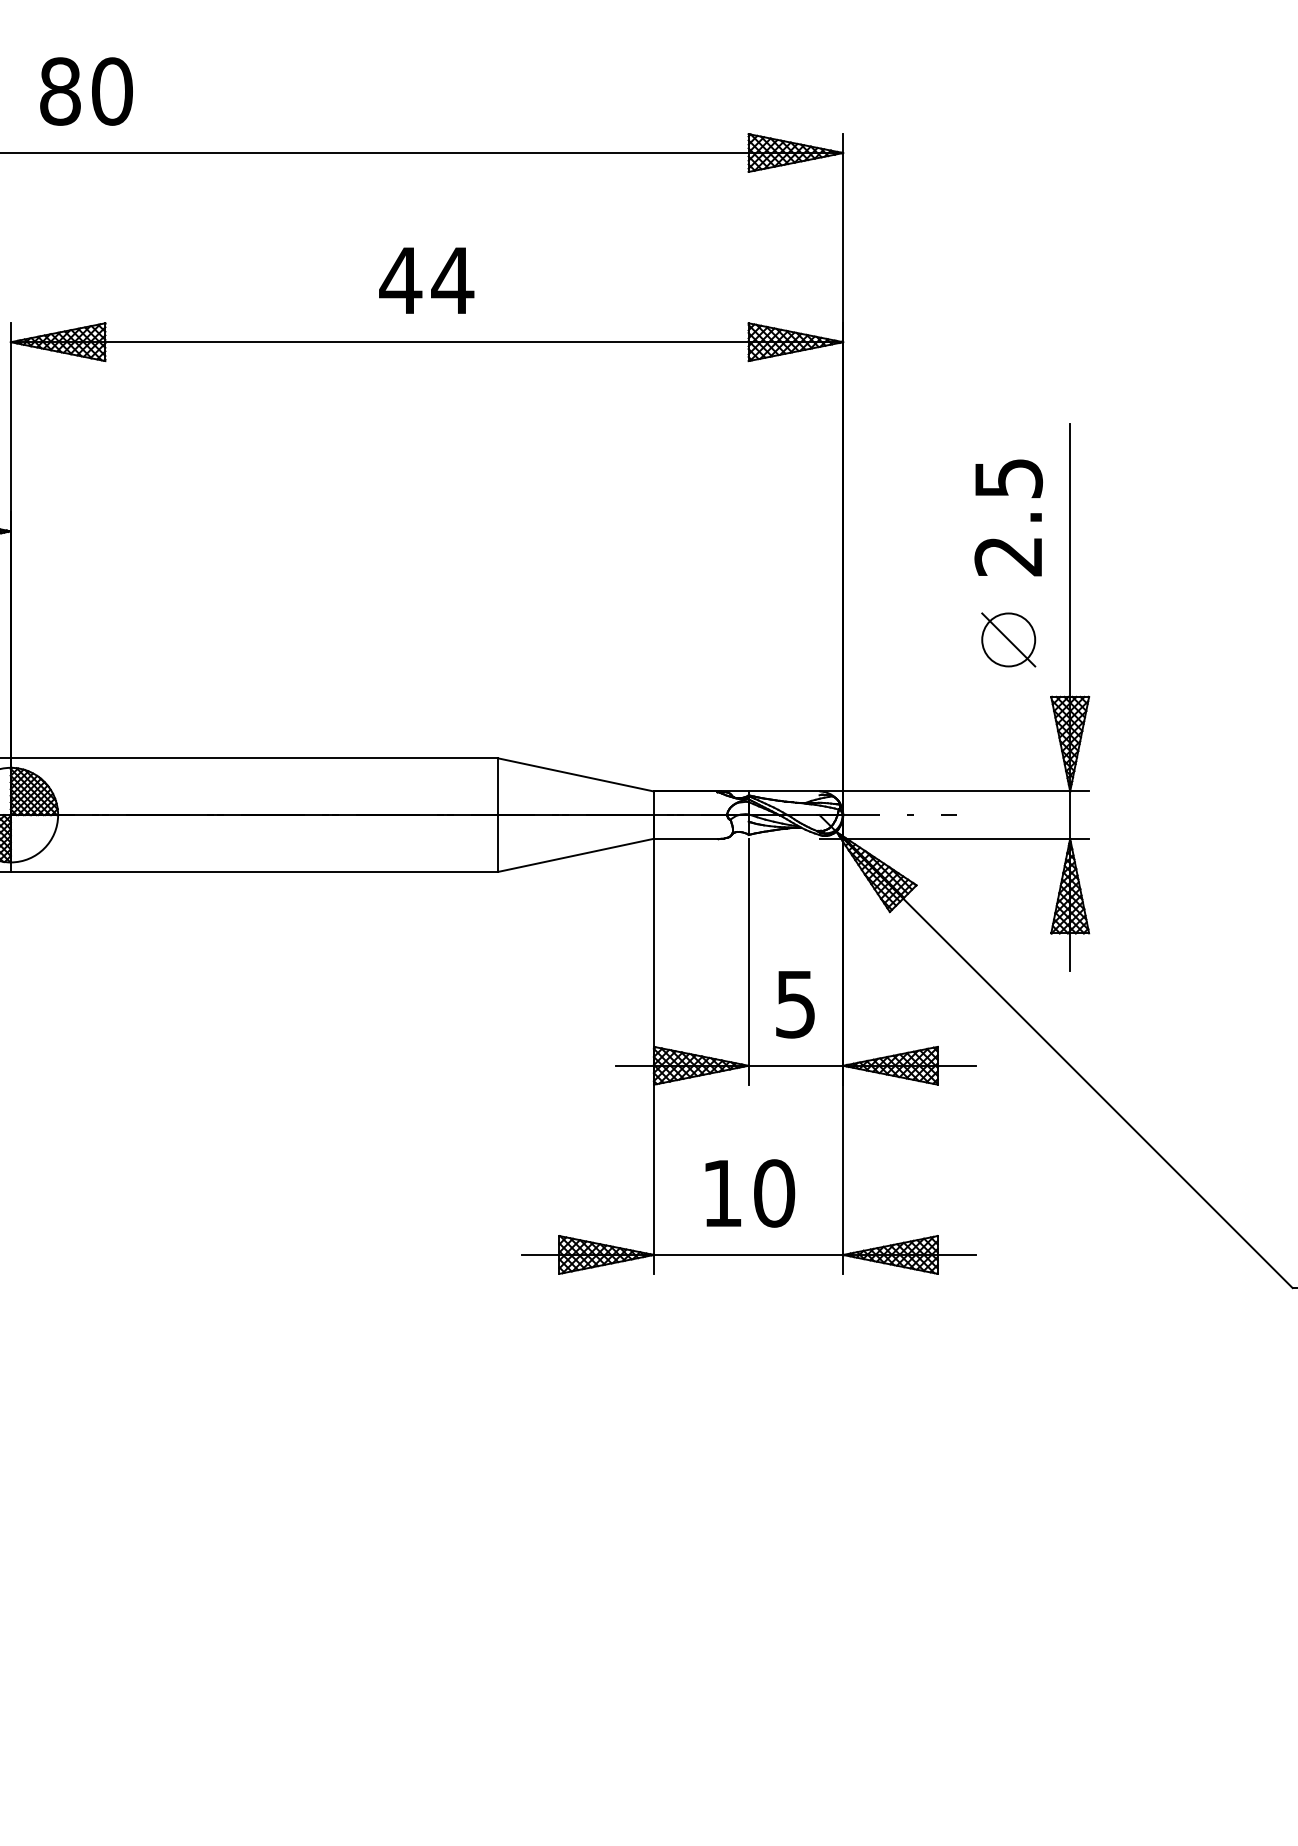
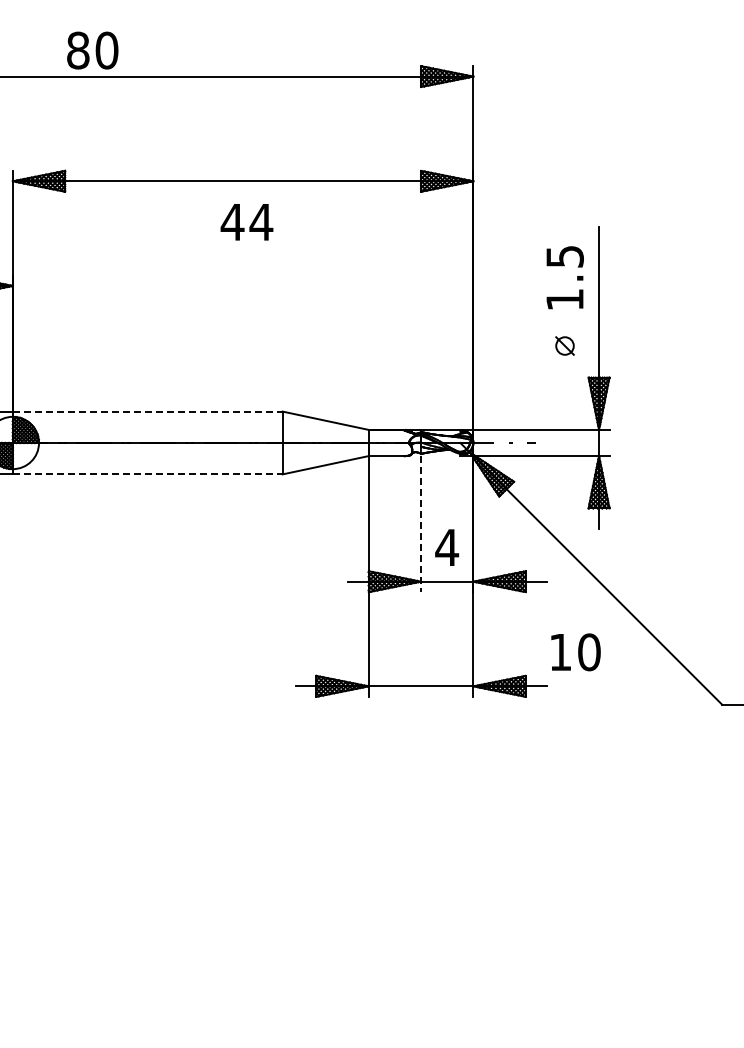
text: (86, 91) -> (92, 50), moved
text: (425, 281) -> (246, 222), moved
text: (1007, 555) -> (564, 299), 2.5 -> 1.5
part: (1007, 638) -> (564, 345), size x0.6
line: (254, 758) -> (147, 411), solid -> dashed
line: (254, 872) -> (147, 474), solid -> dashed
line: (749, 962) -> (421, 524), solid -> dashed
text: (796, 1003) -> (447, 547), 5 -> 4
text: (749, 1193) -> (575, 652), moved

